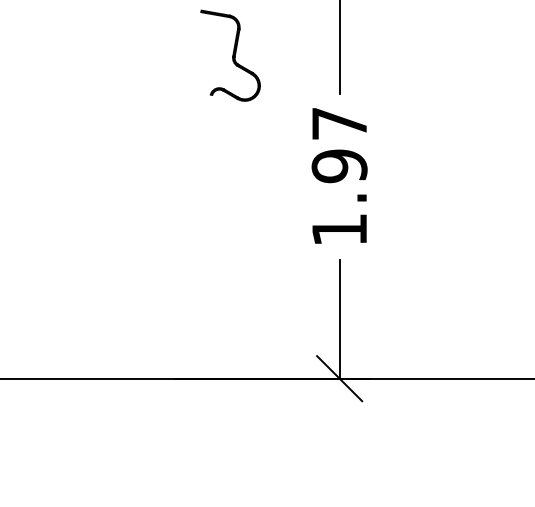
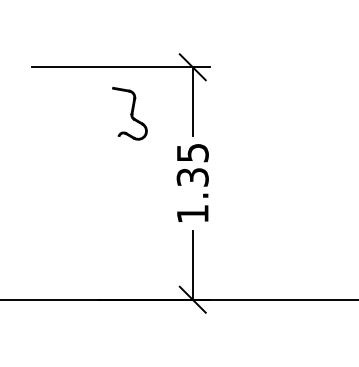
text: (339, 145) -> (192, 165), 1.97 -> 1.35

